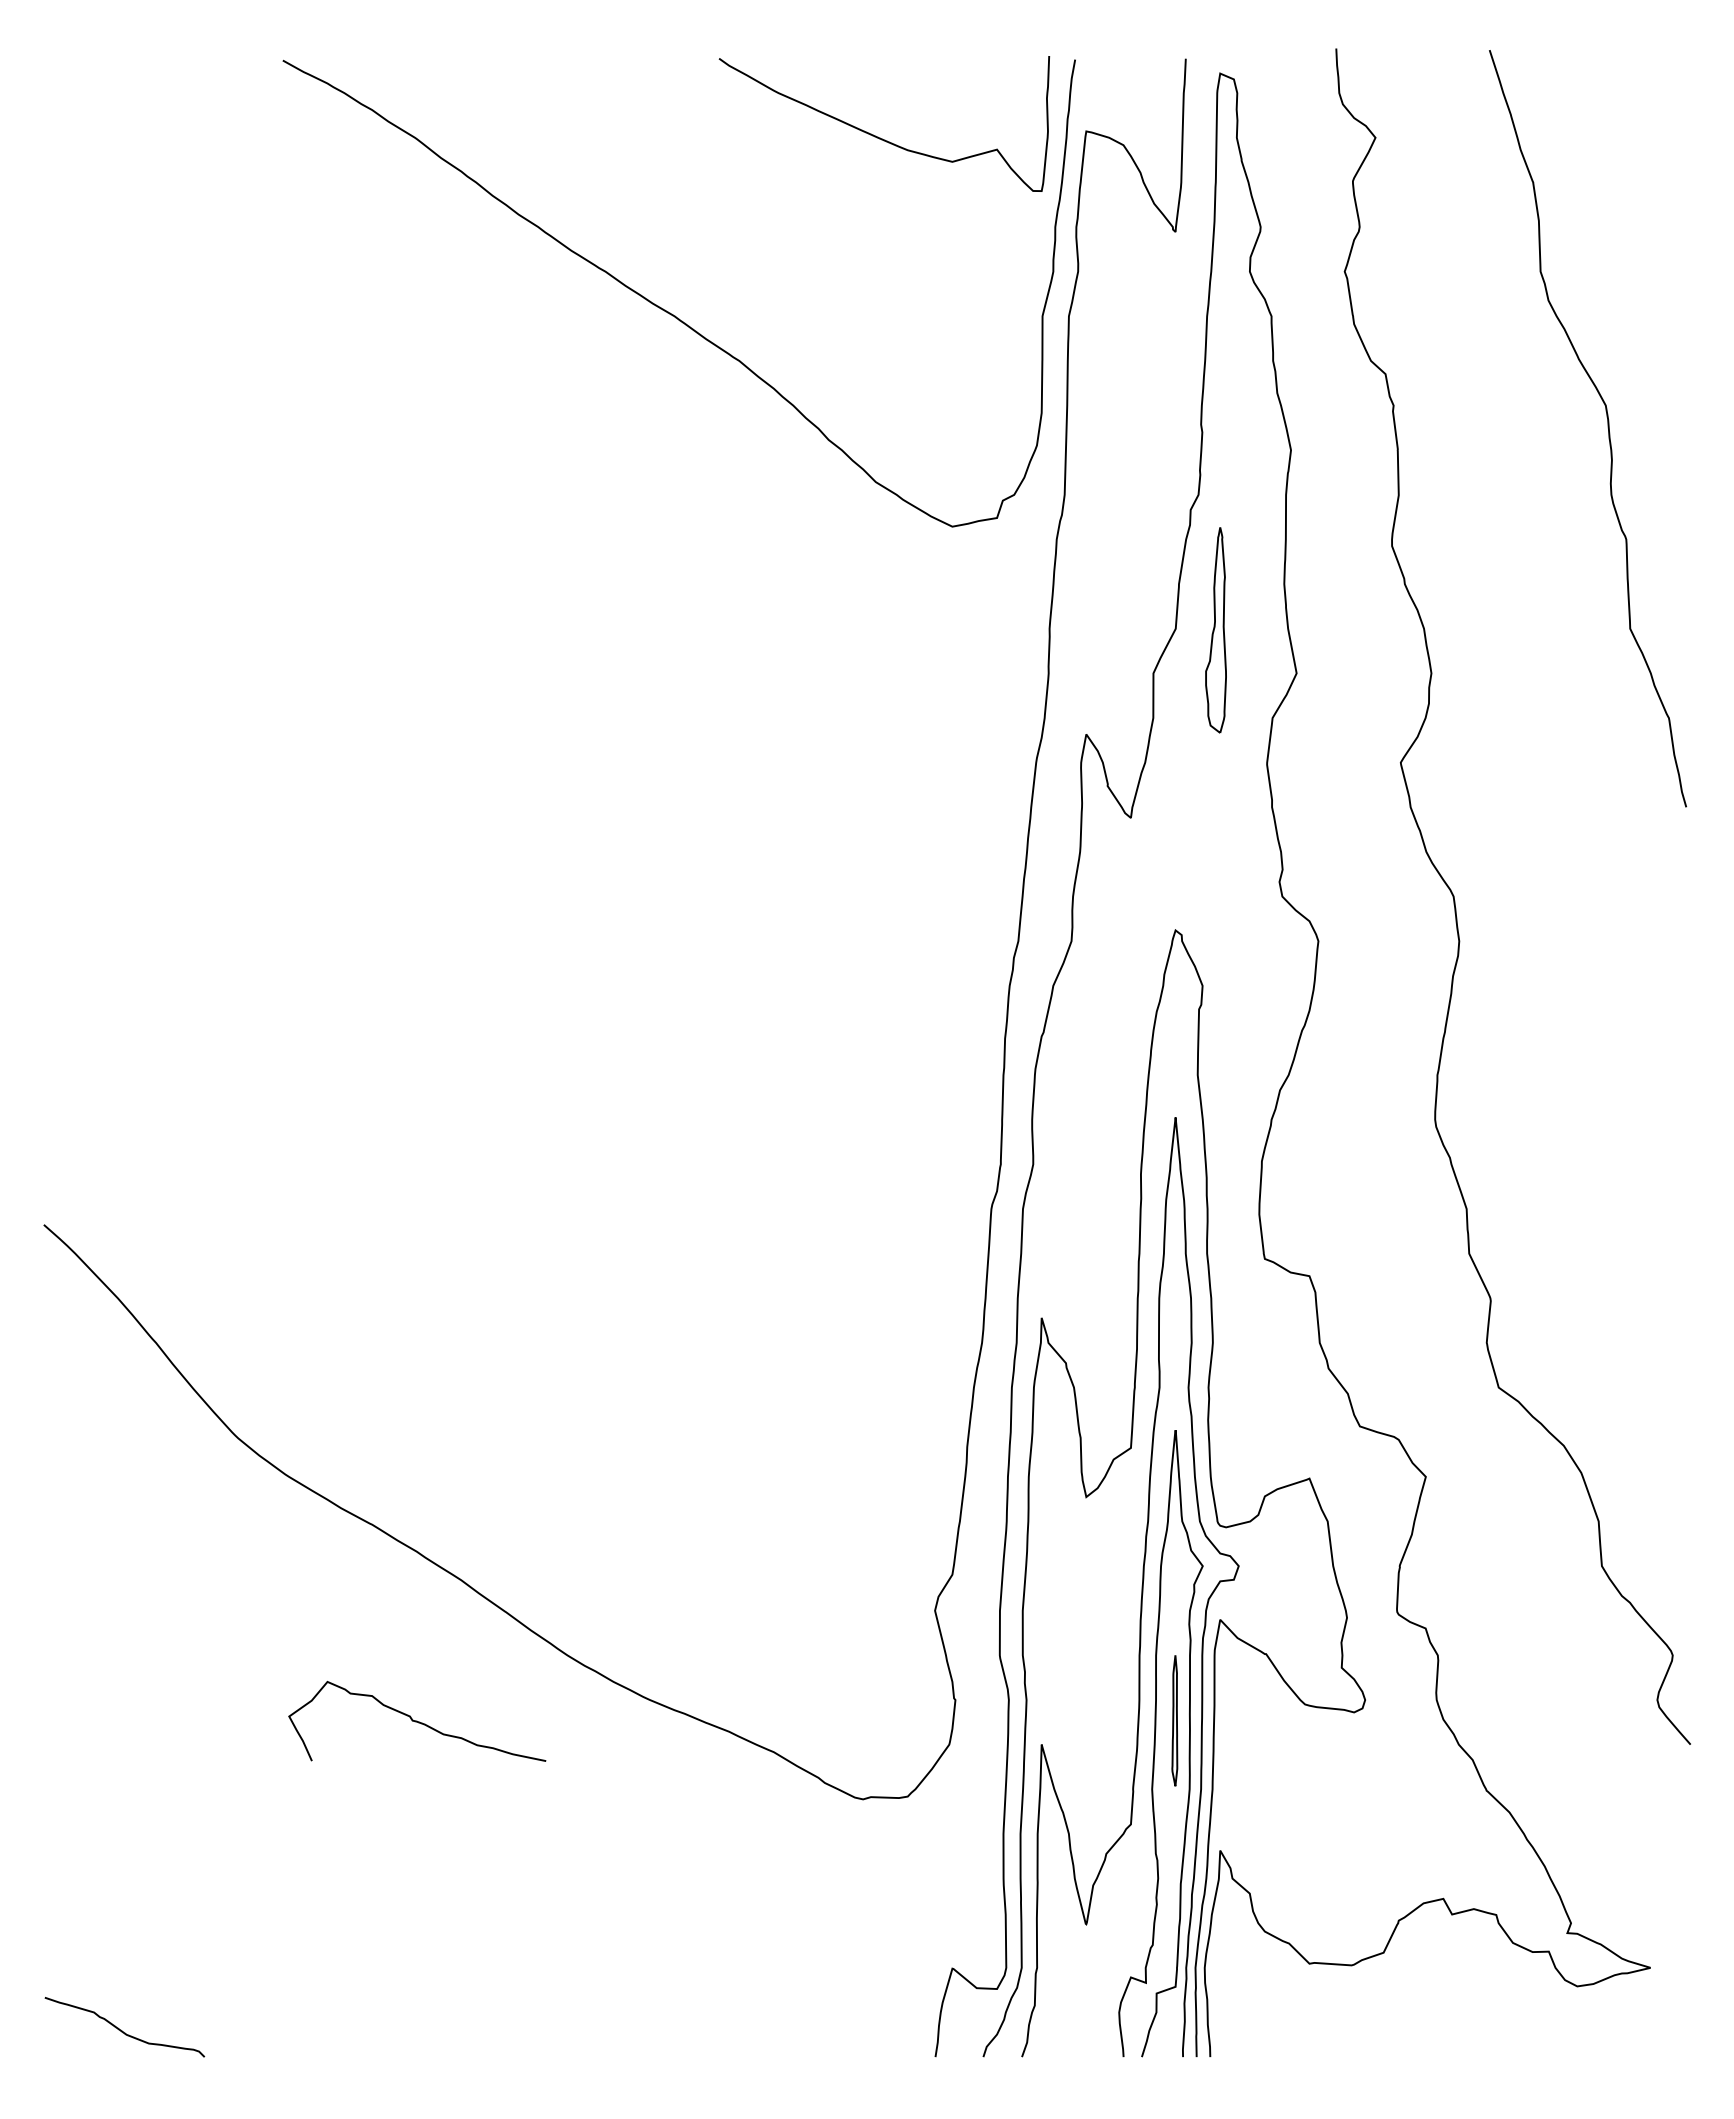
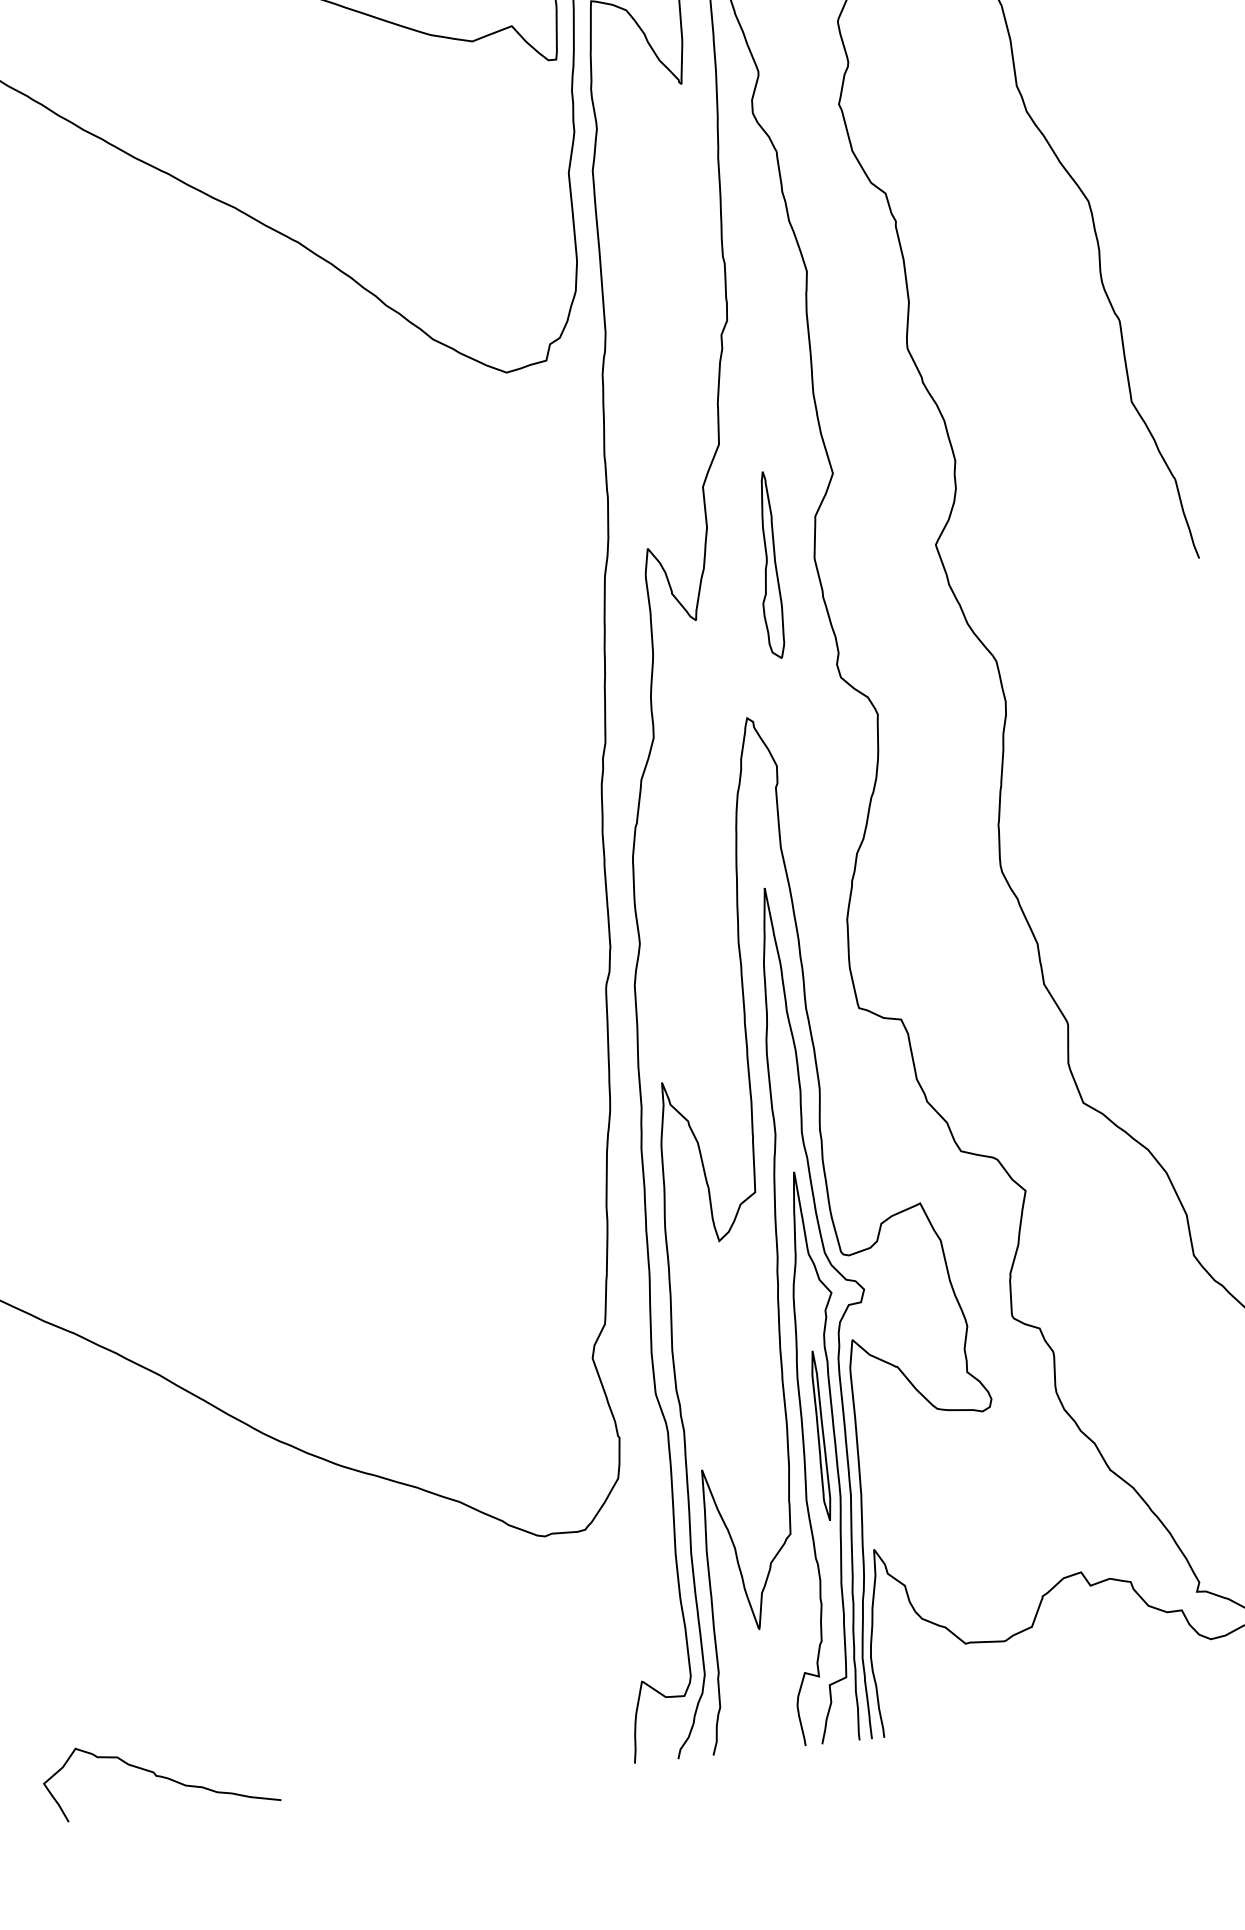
part: (1215, 630) -> (768, 565), moved
part: (1174, 1720) -> (820, 1435), size x1.43
curve: (417, 1721) -> (160, 1776), moved

